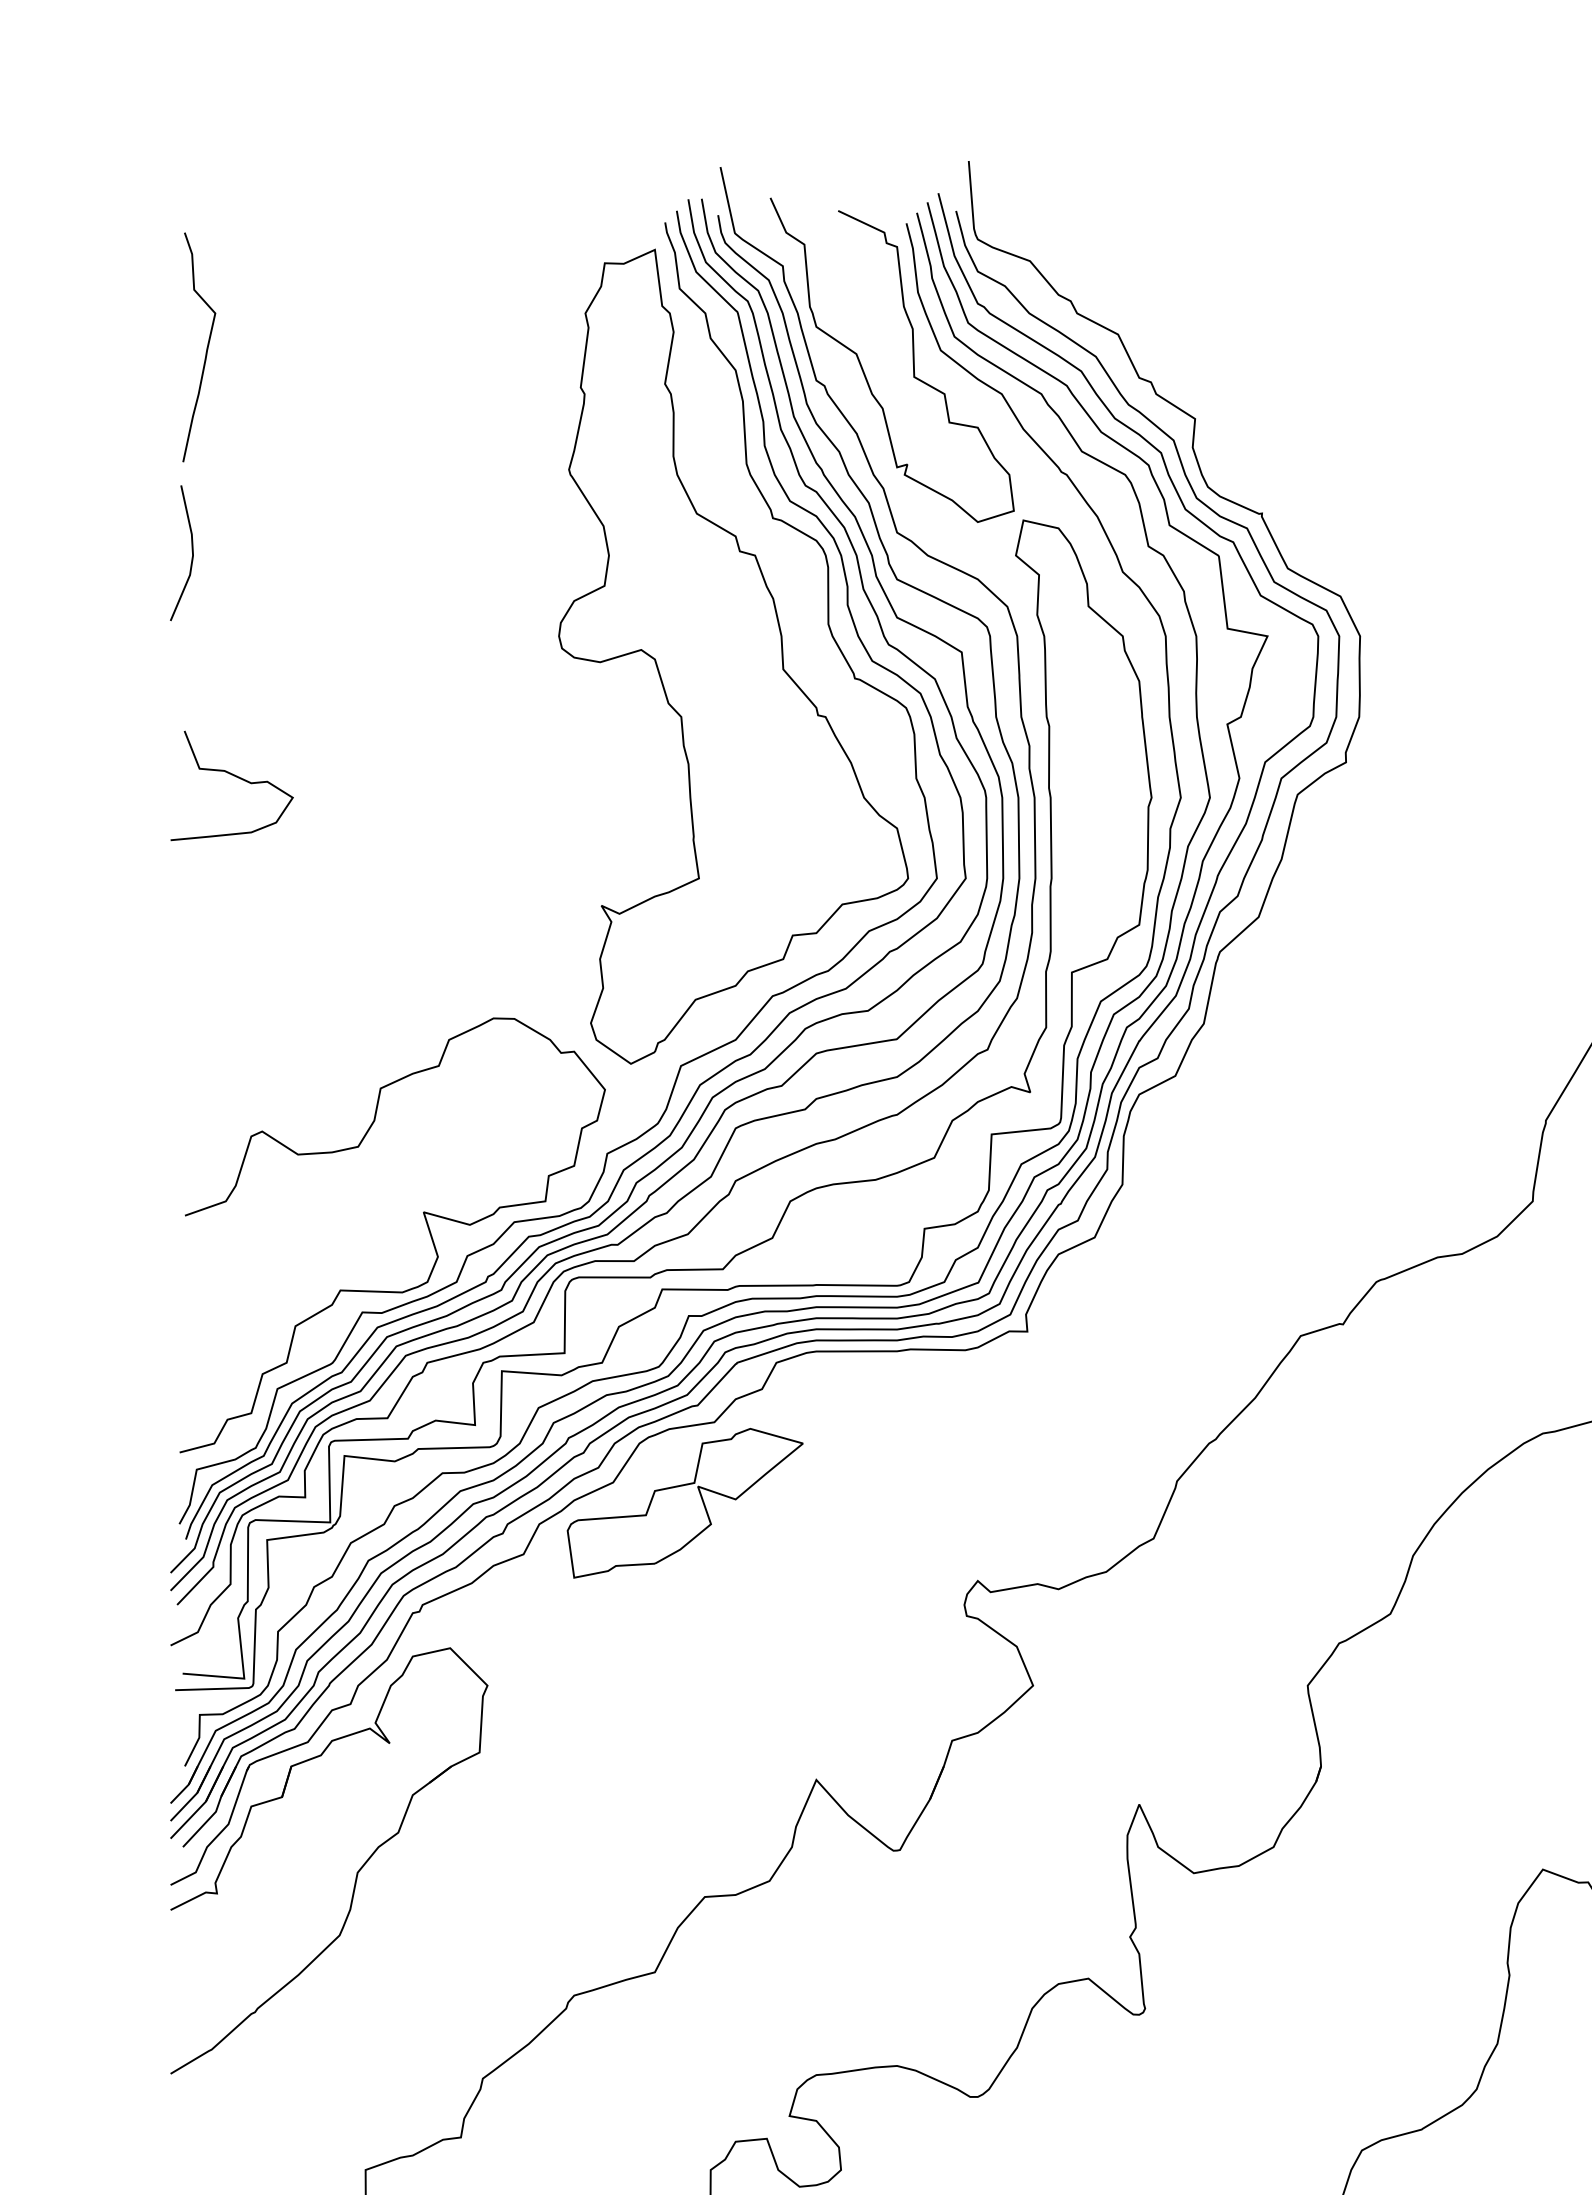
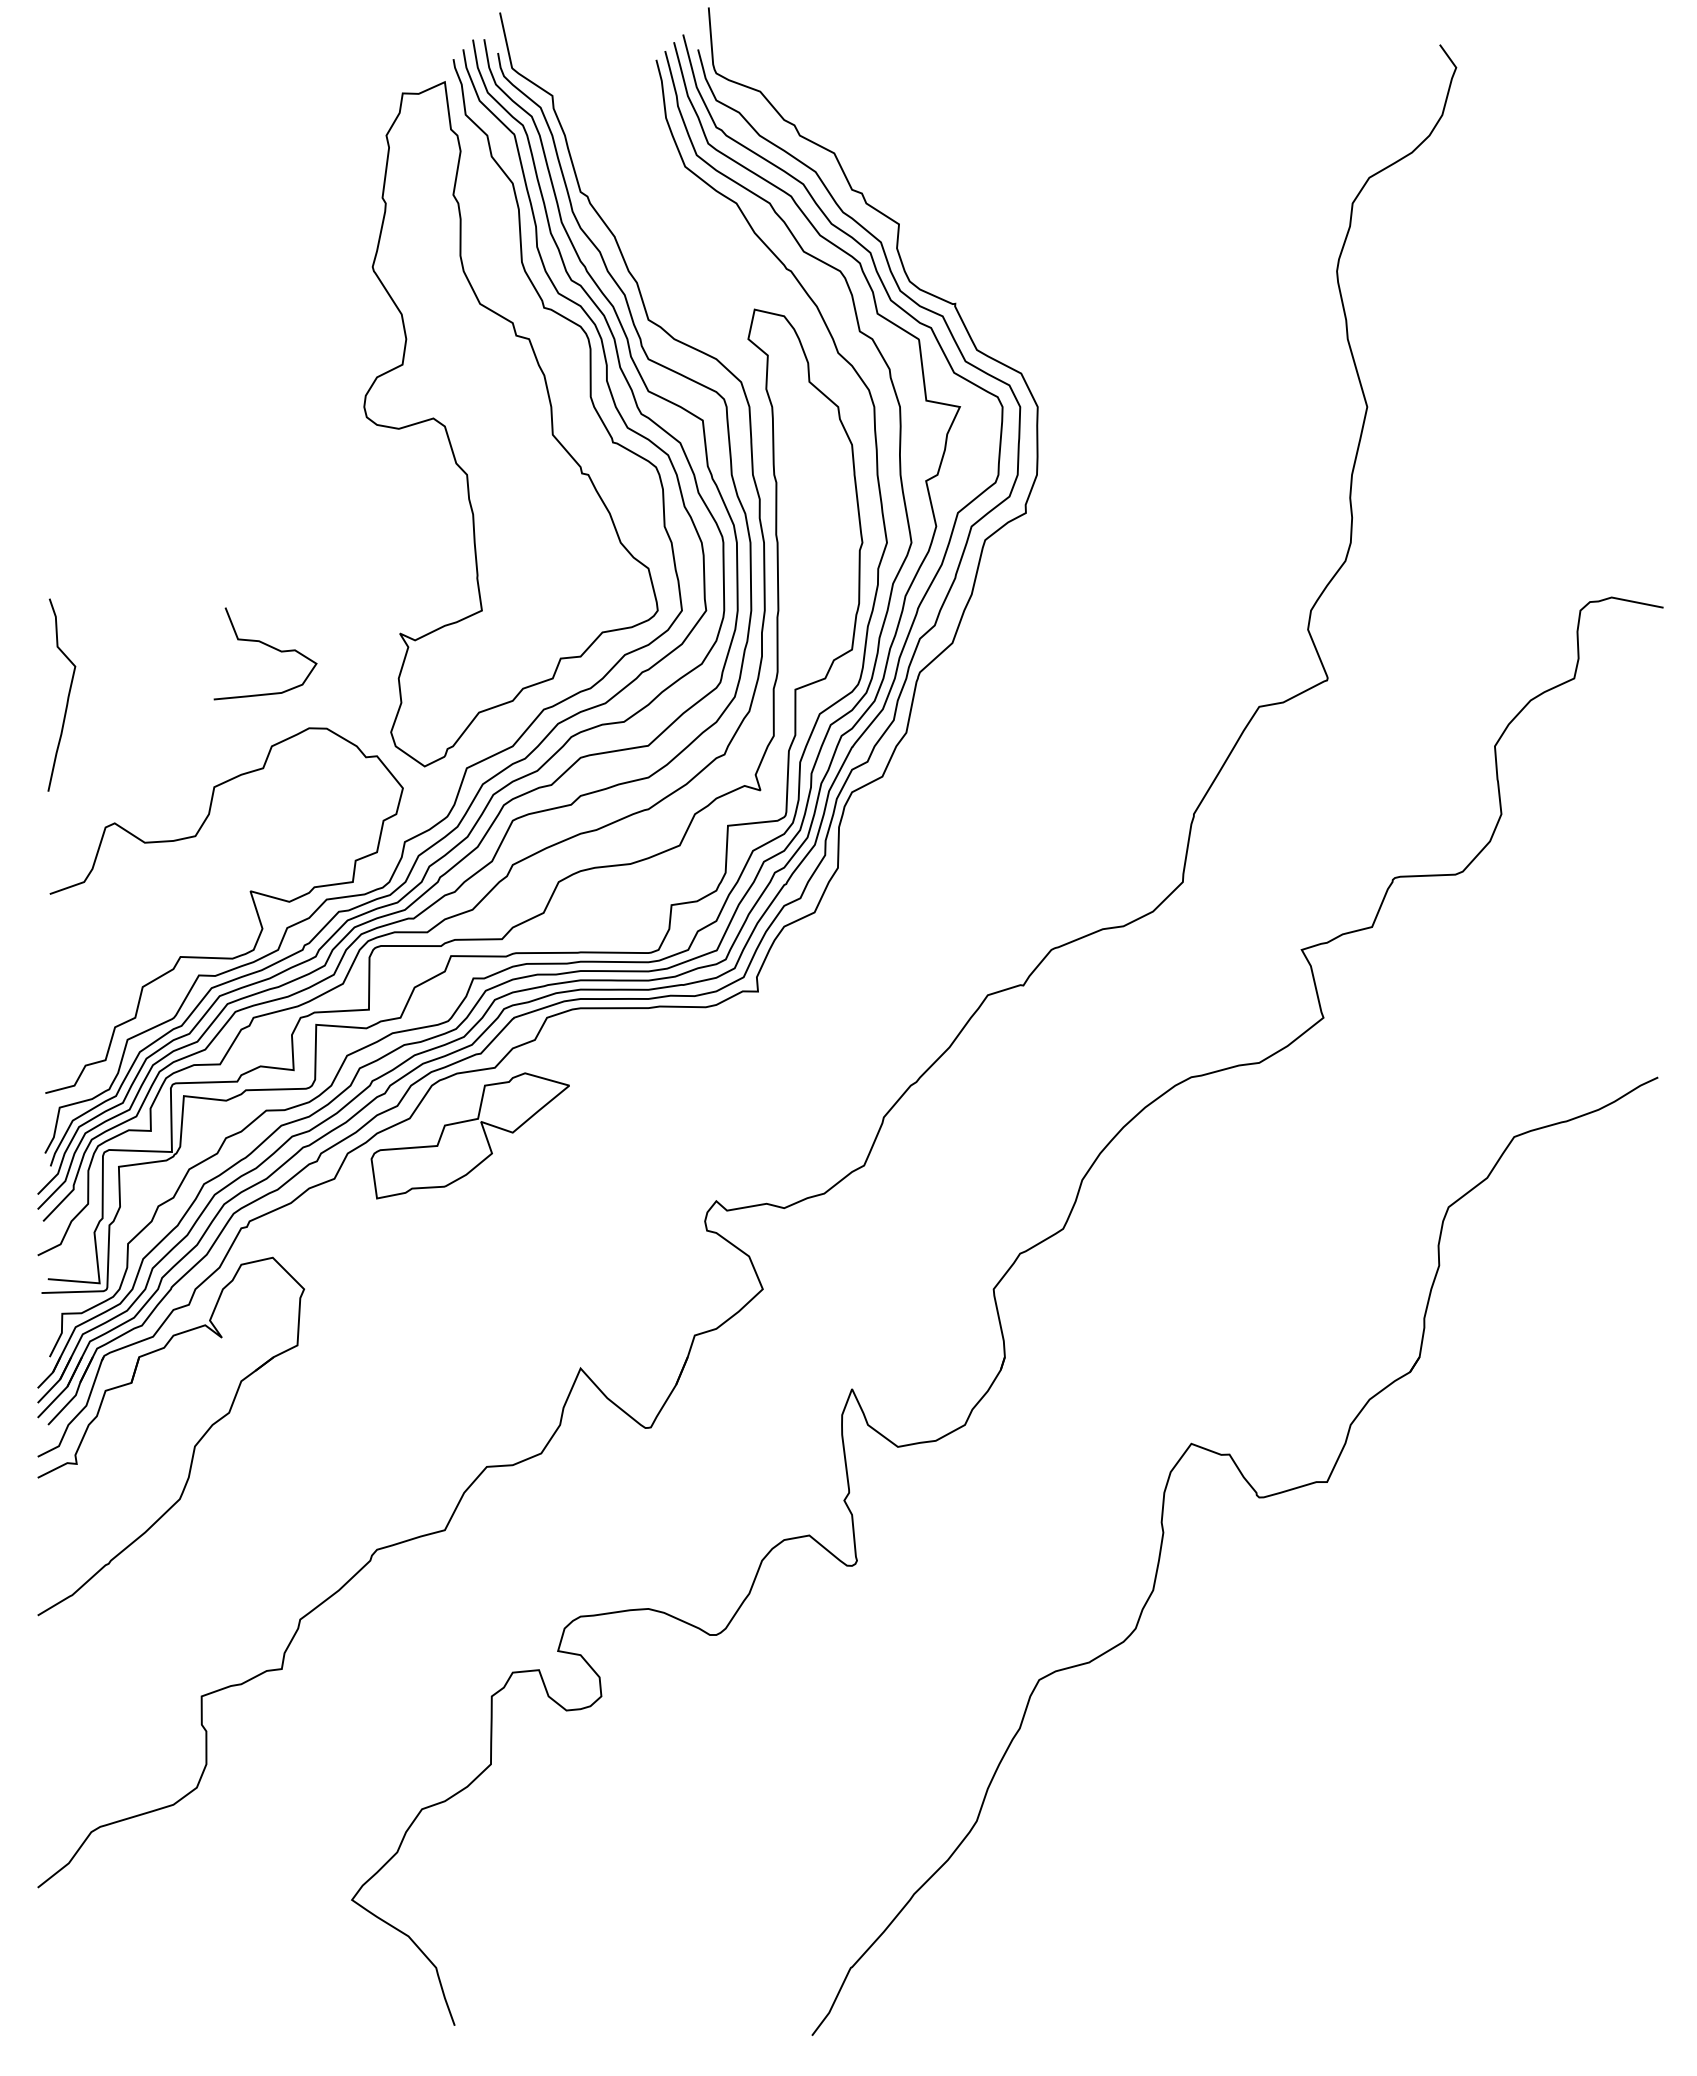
curve: (206, 348) -> (67, 696), moved
curve: (912, 359) -> (661, 174), removed
line: (191, 553) -> (55, 337), removed
curve: (234, 777) -> (267, 646), moved

